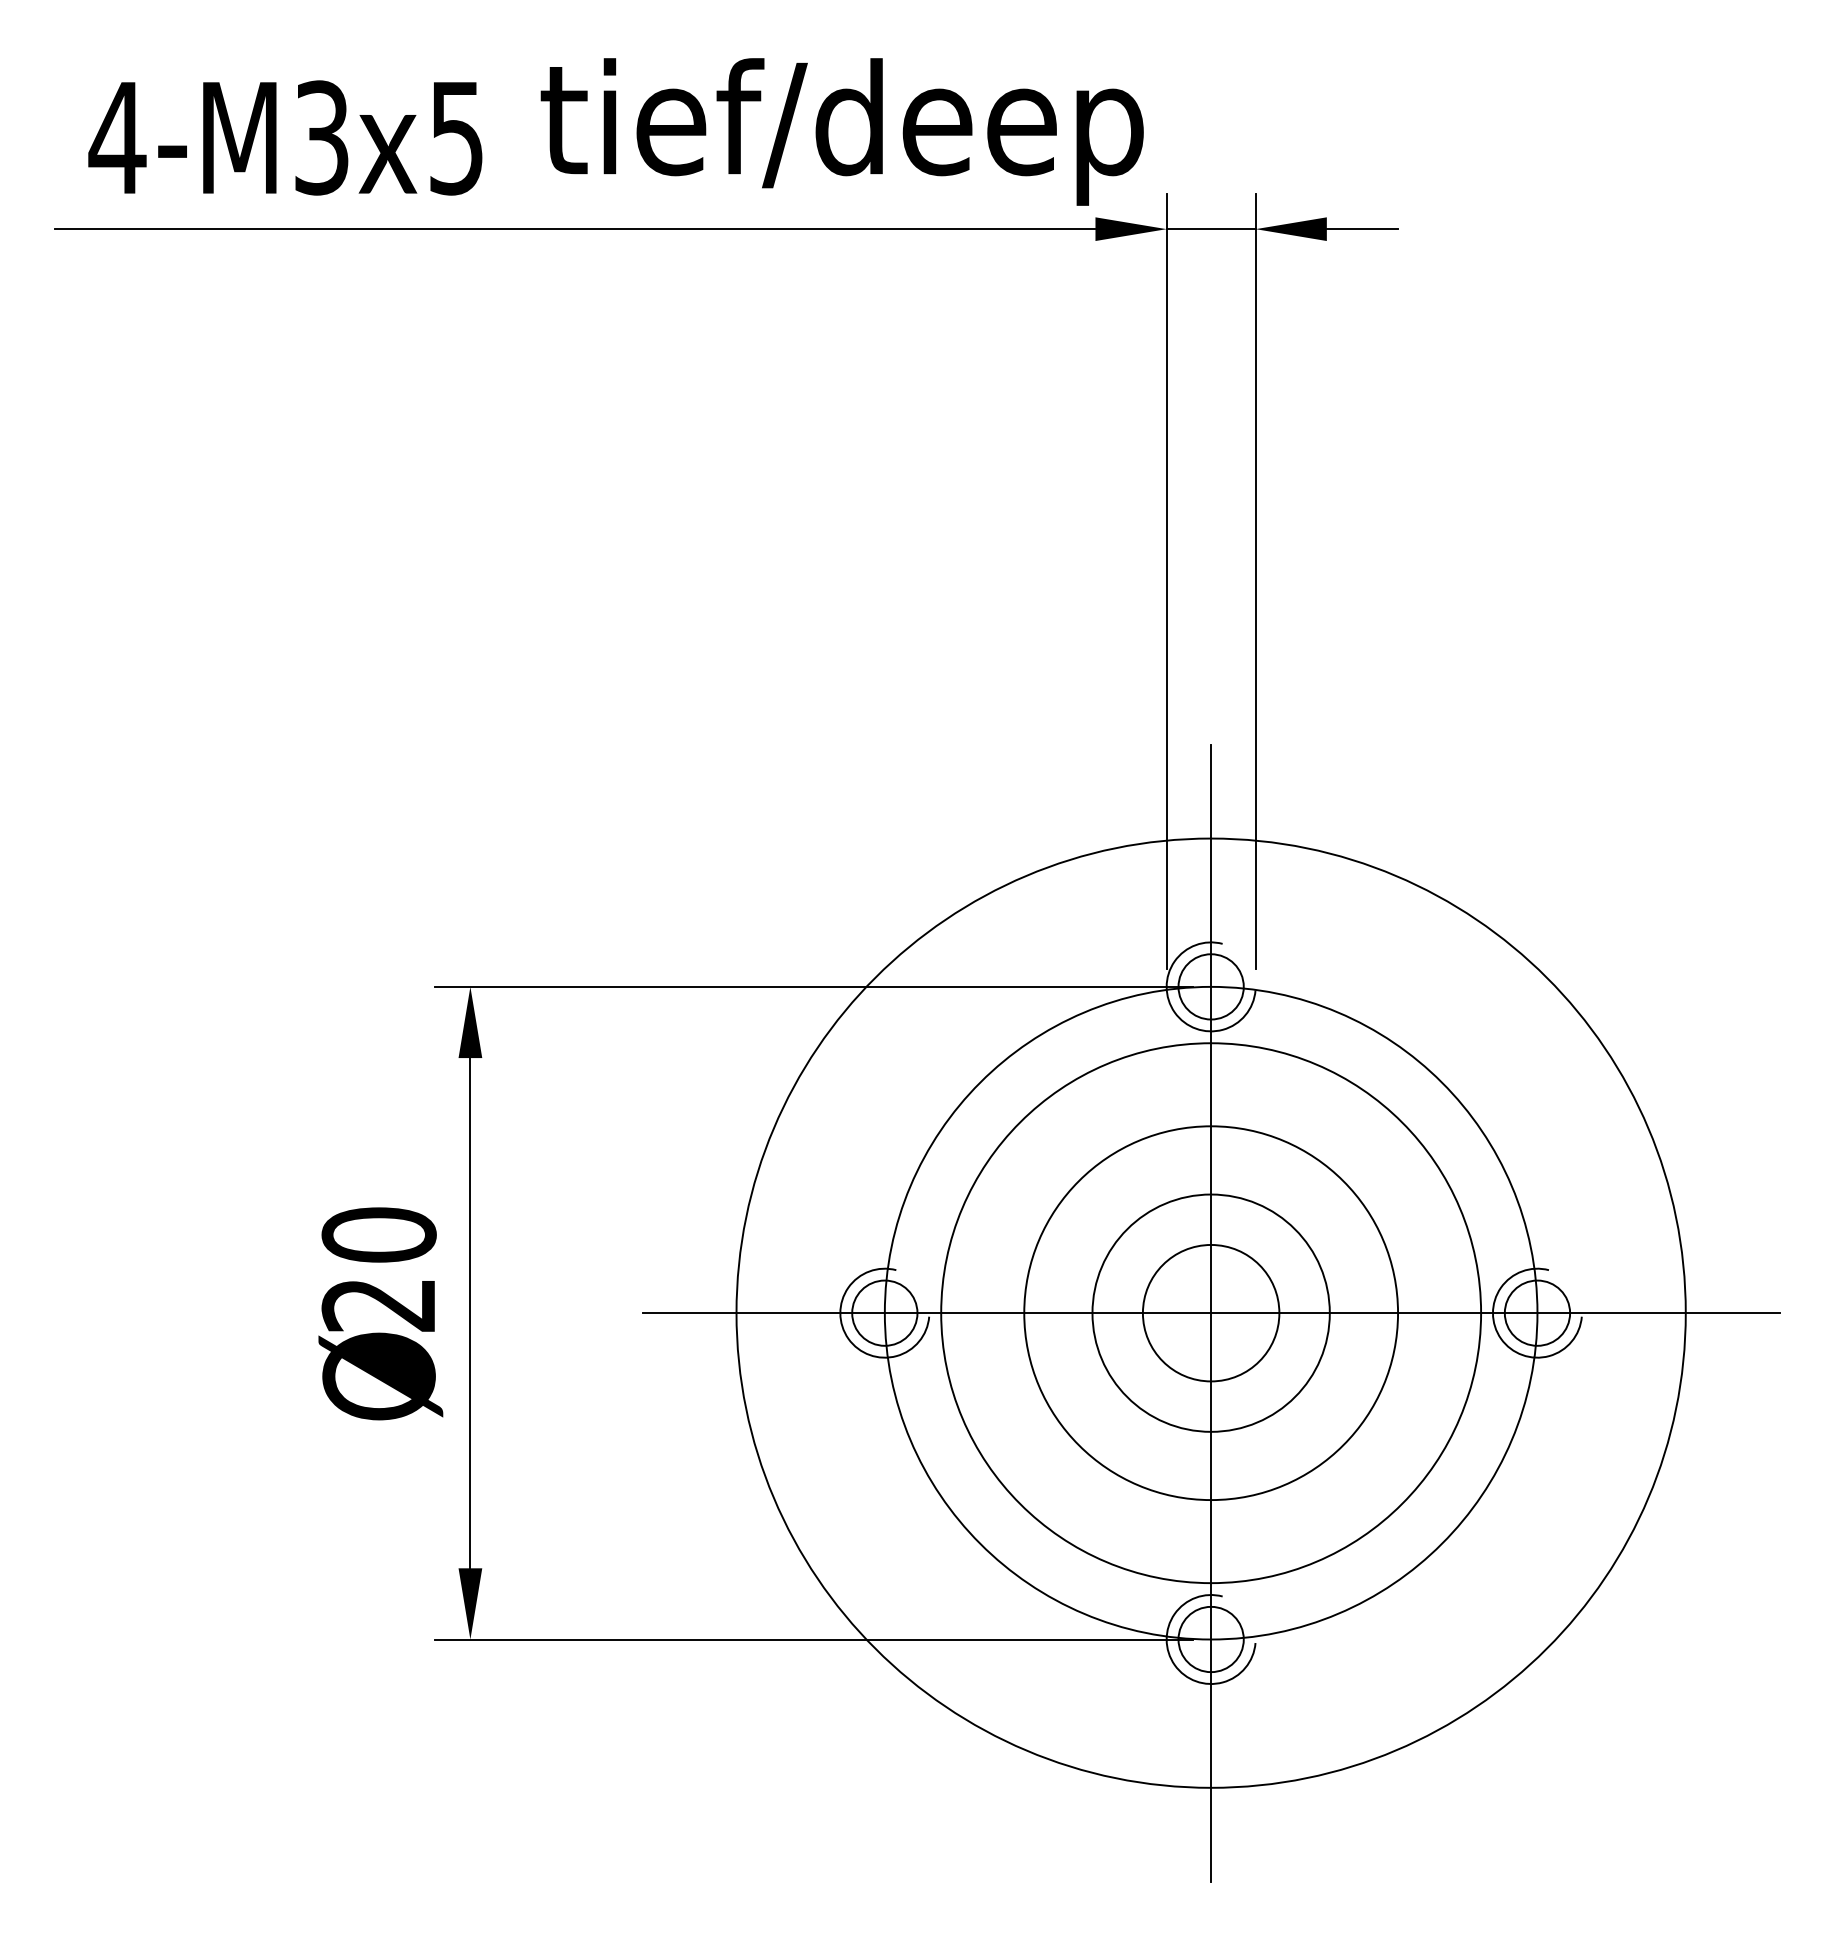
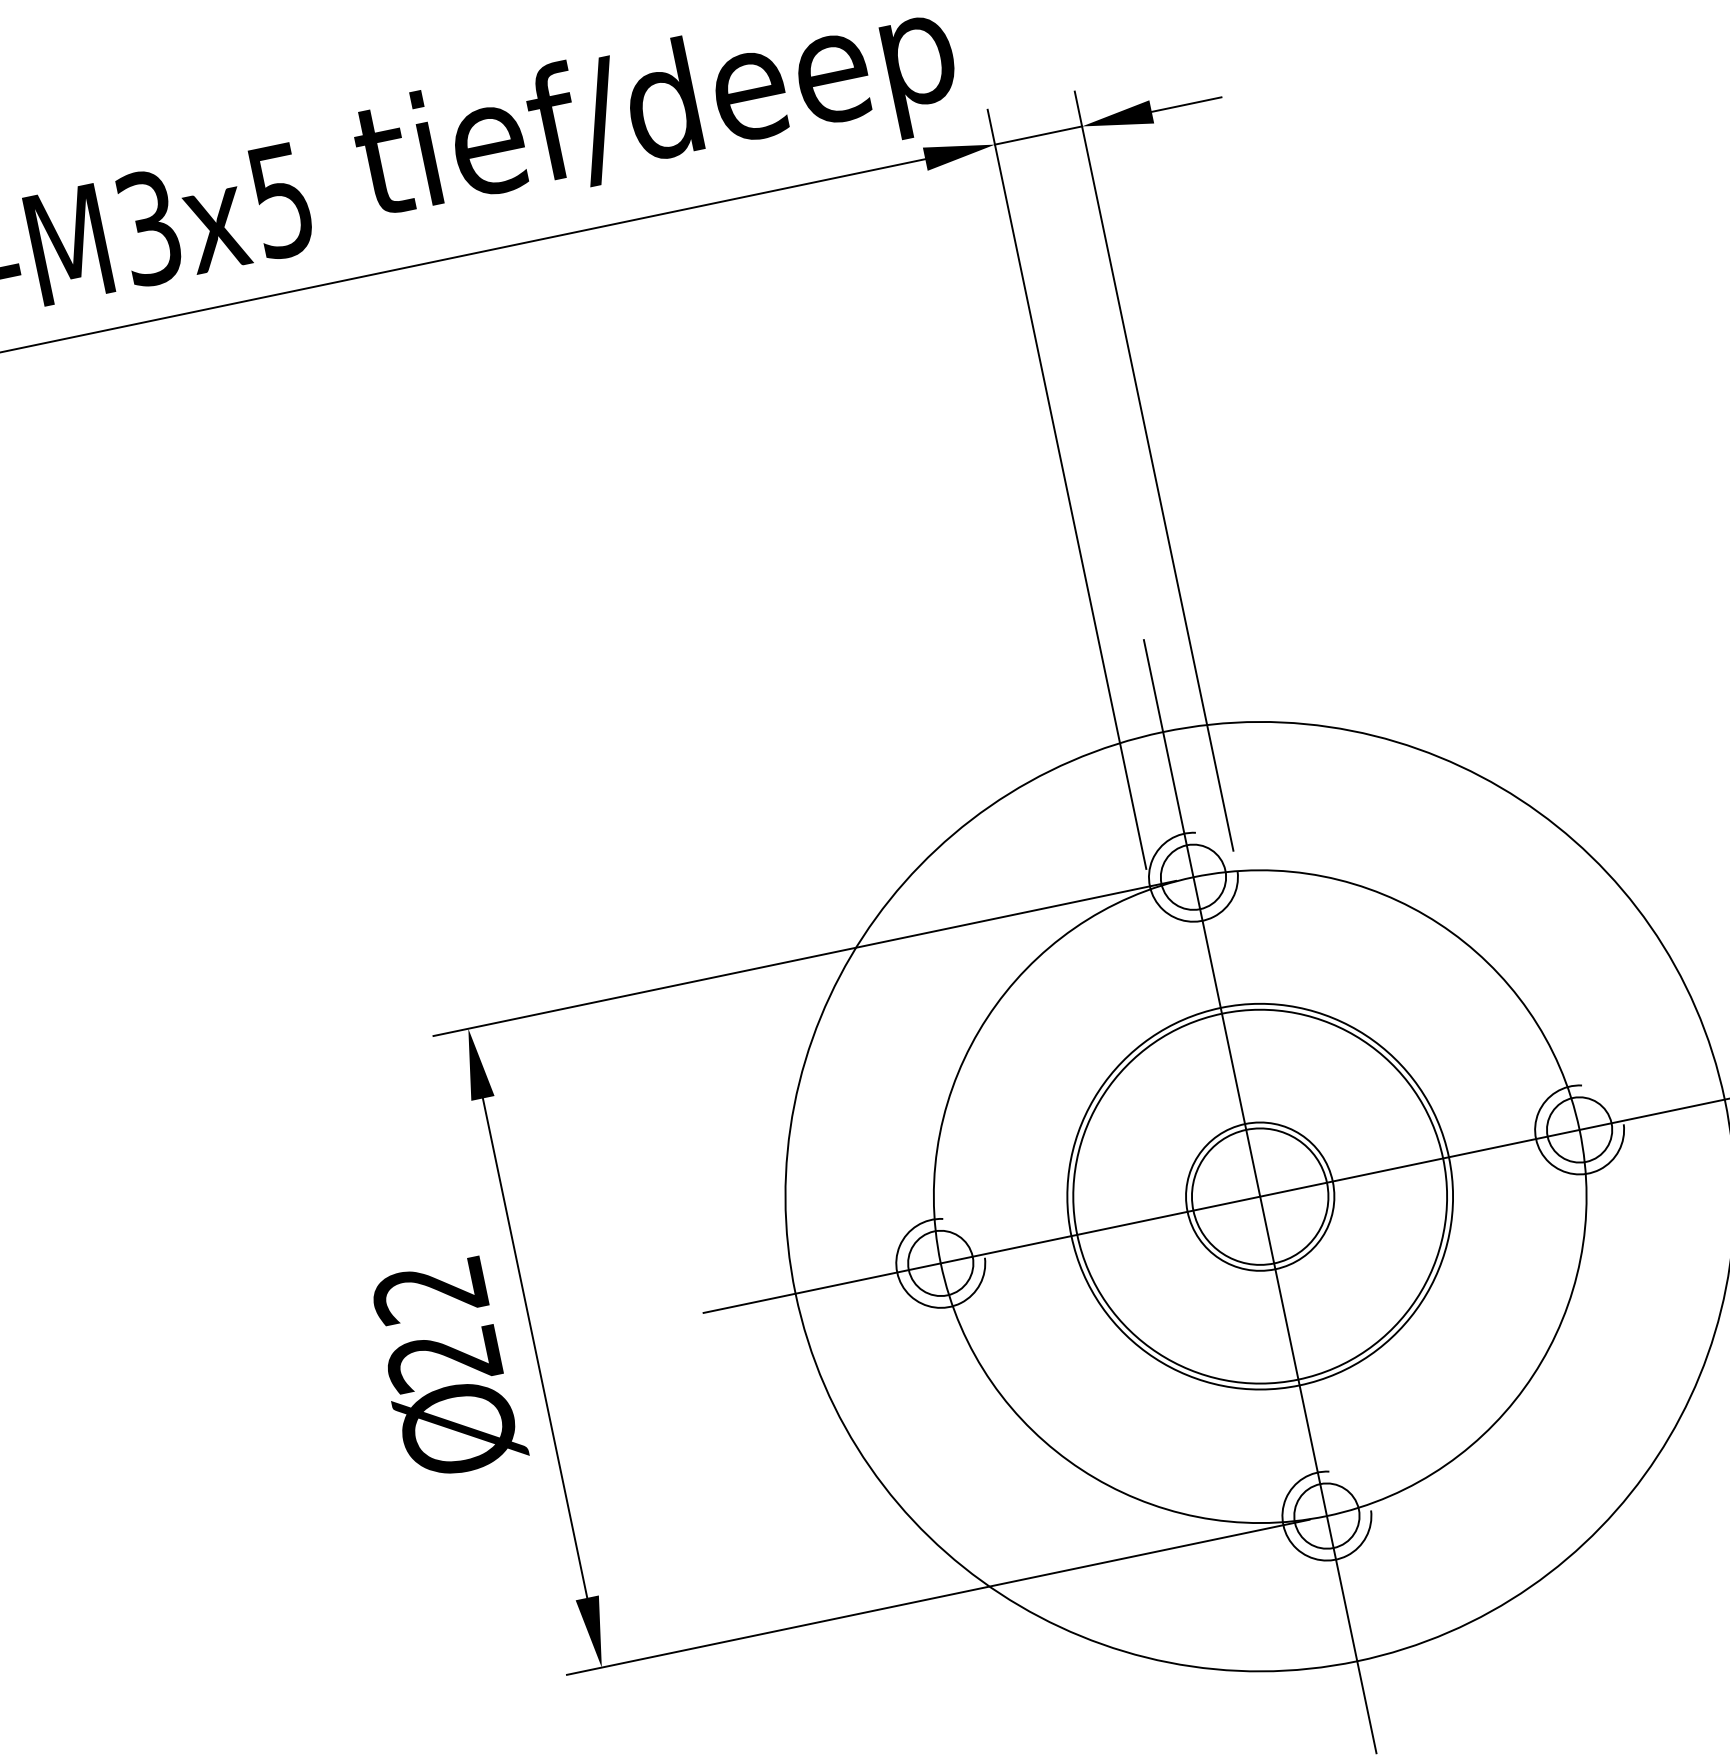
text: (378, 1234) -> (429, 1289), 20 -> 22
circle: (1210, 1313) -> (1259, 1197), size x0.62
circle: (1210, 1313) -> (1259, 1197), size x0.71

